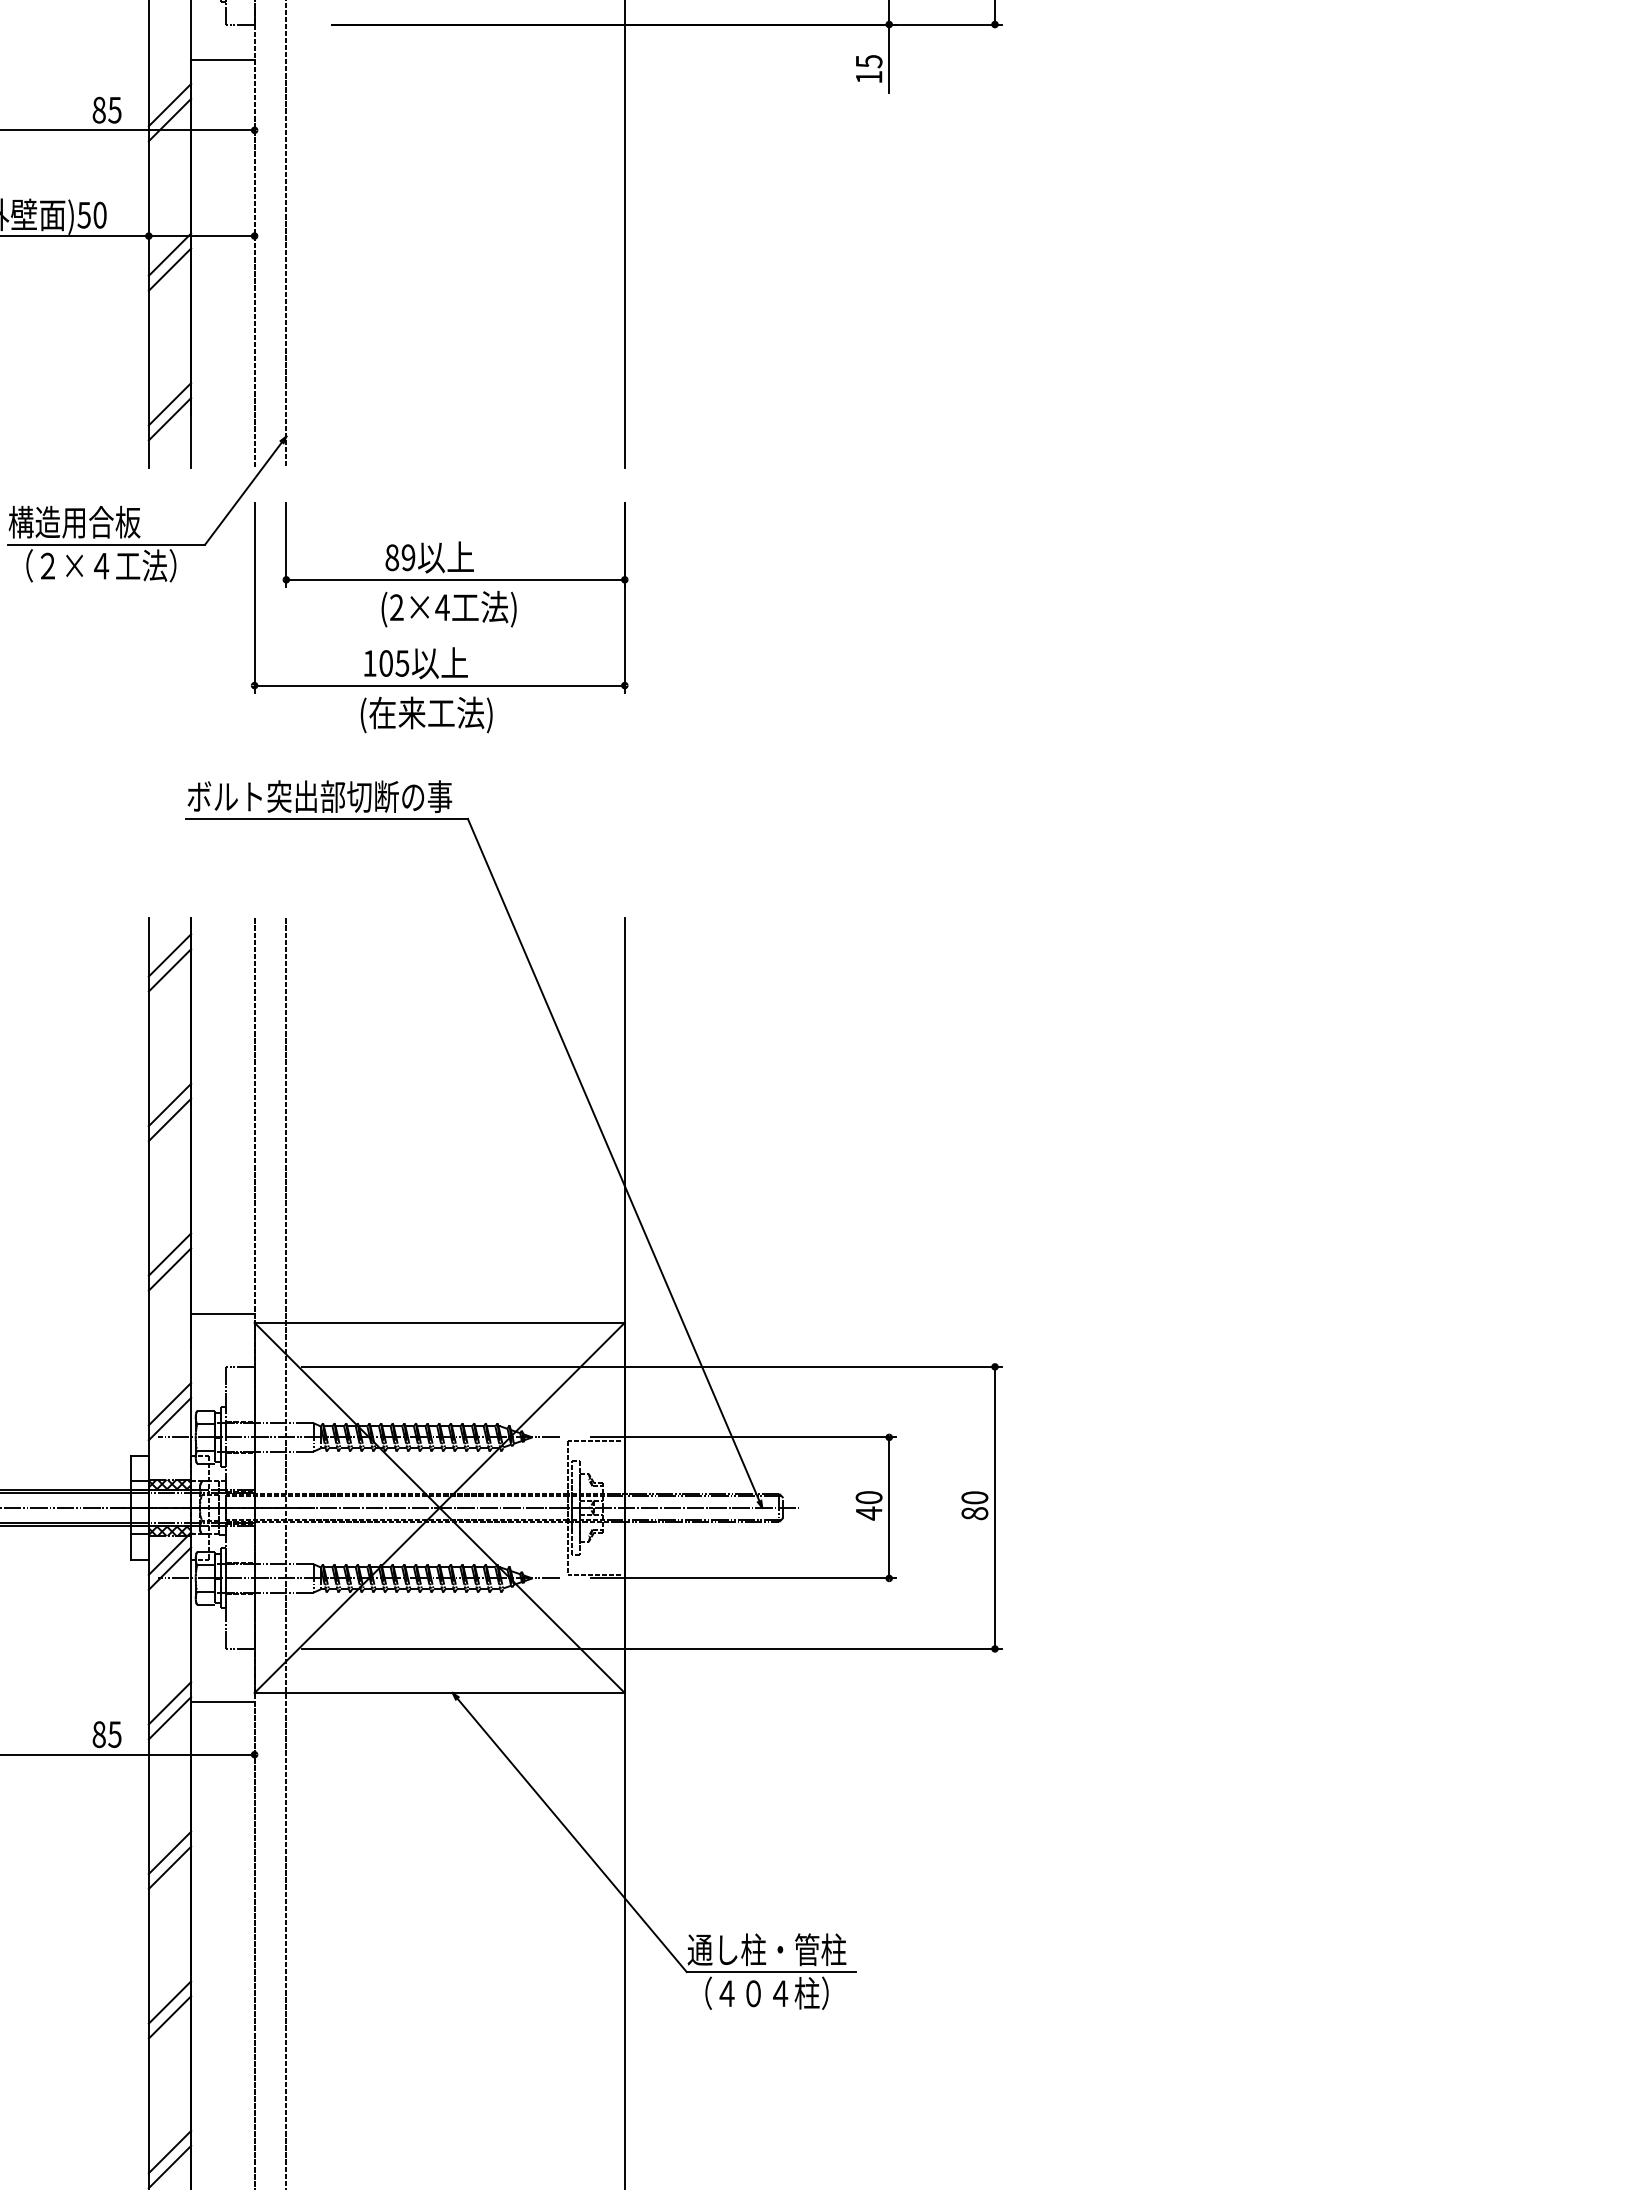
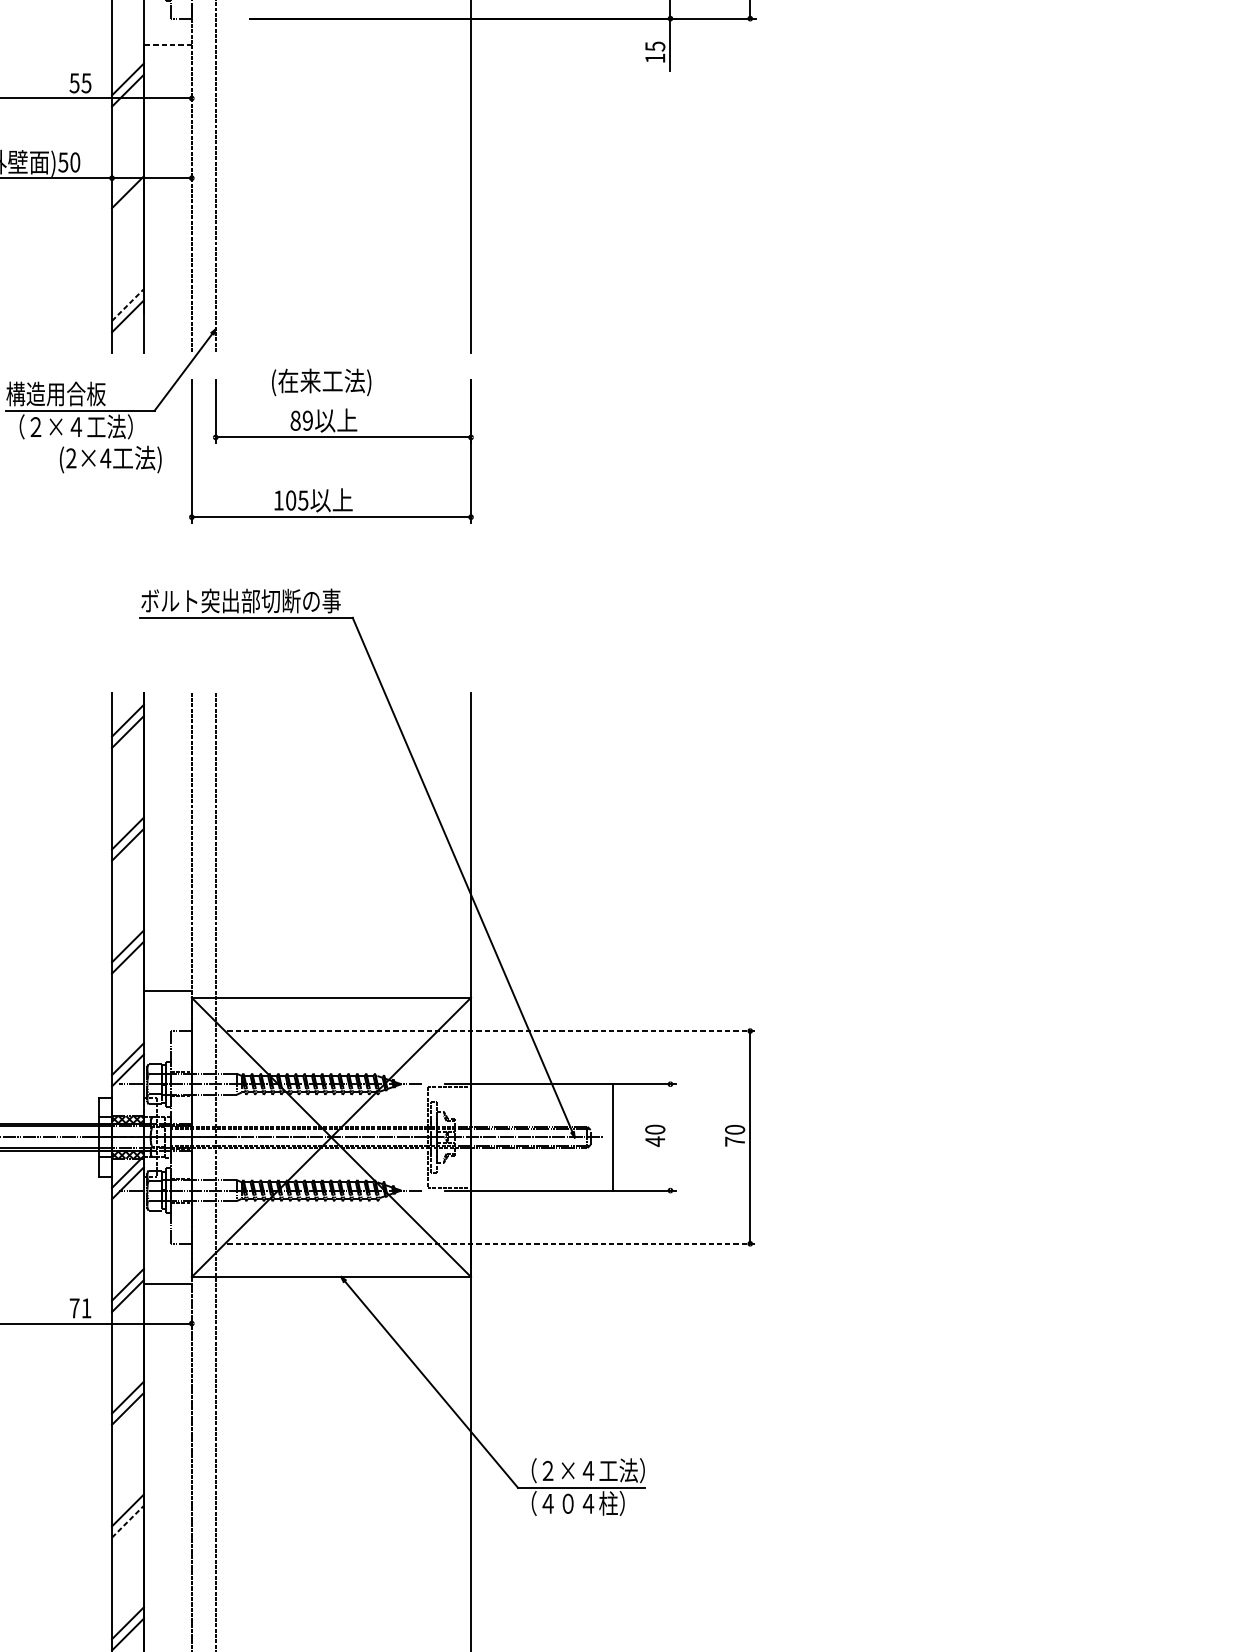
line: (222, 59) -> (167, 45), solid -> dashed
text: (98, 109) -> (74, 82), 85 -> 55
line: (169, 269) -> (127, 203), removed
line: (169, 404) -> (127, 305), solid -> dashed
text: (448, 608) -> (110, 459), moved
text: (426, 714) -> (321, 382), moved
line: (652, 1366) -> (491, 1030), solid -> dashed
line: (889, 1507) -> (613, 1137), moved
text: (974, 1513) -> (734, 1141), 80 -> 70
line: (652, 1648) -> (491, 1243), solid -> dashed
text: (106, 1734) -> (80, 1308), 85 -> 71
text: (771, 1949) -> (581, 1470), 通し柱・管柱 -> （２×４工法）
line: (169, 2017) -> (127, 1521), solid -> dashed

